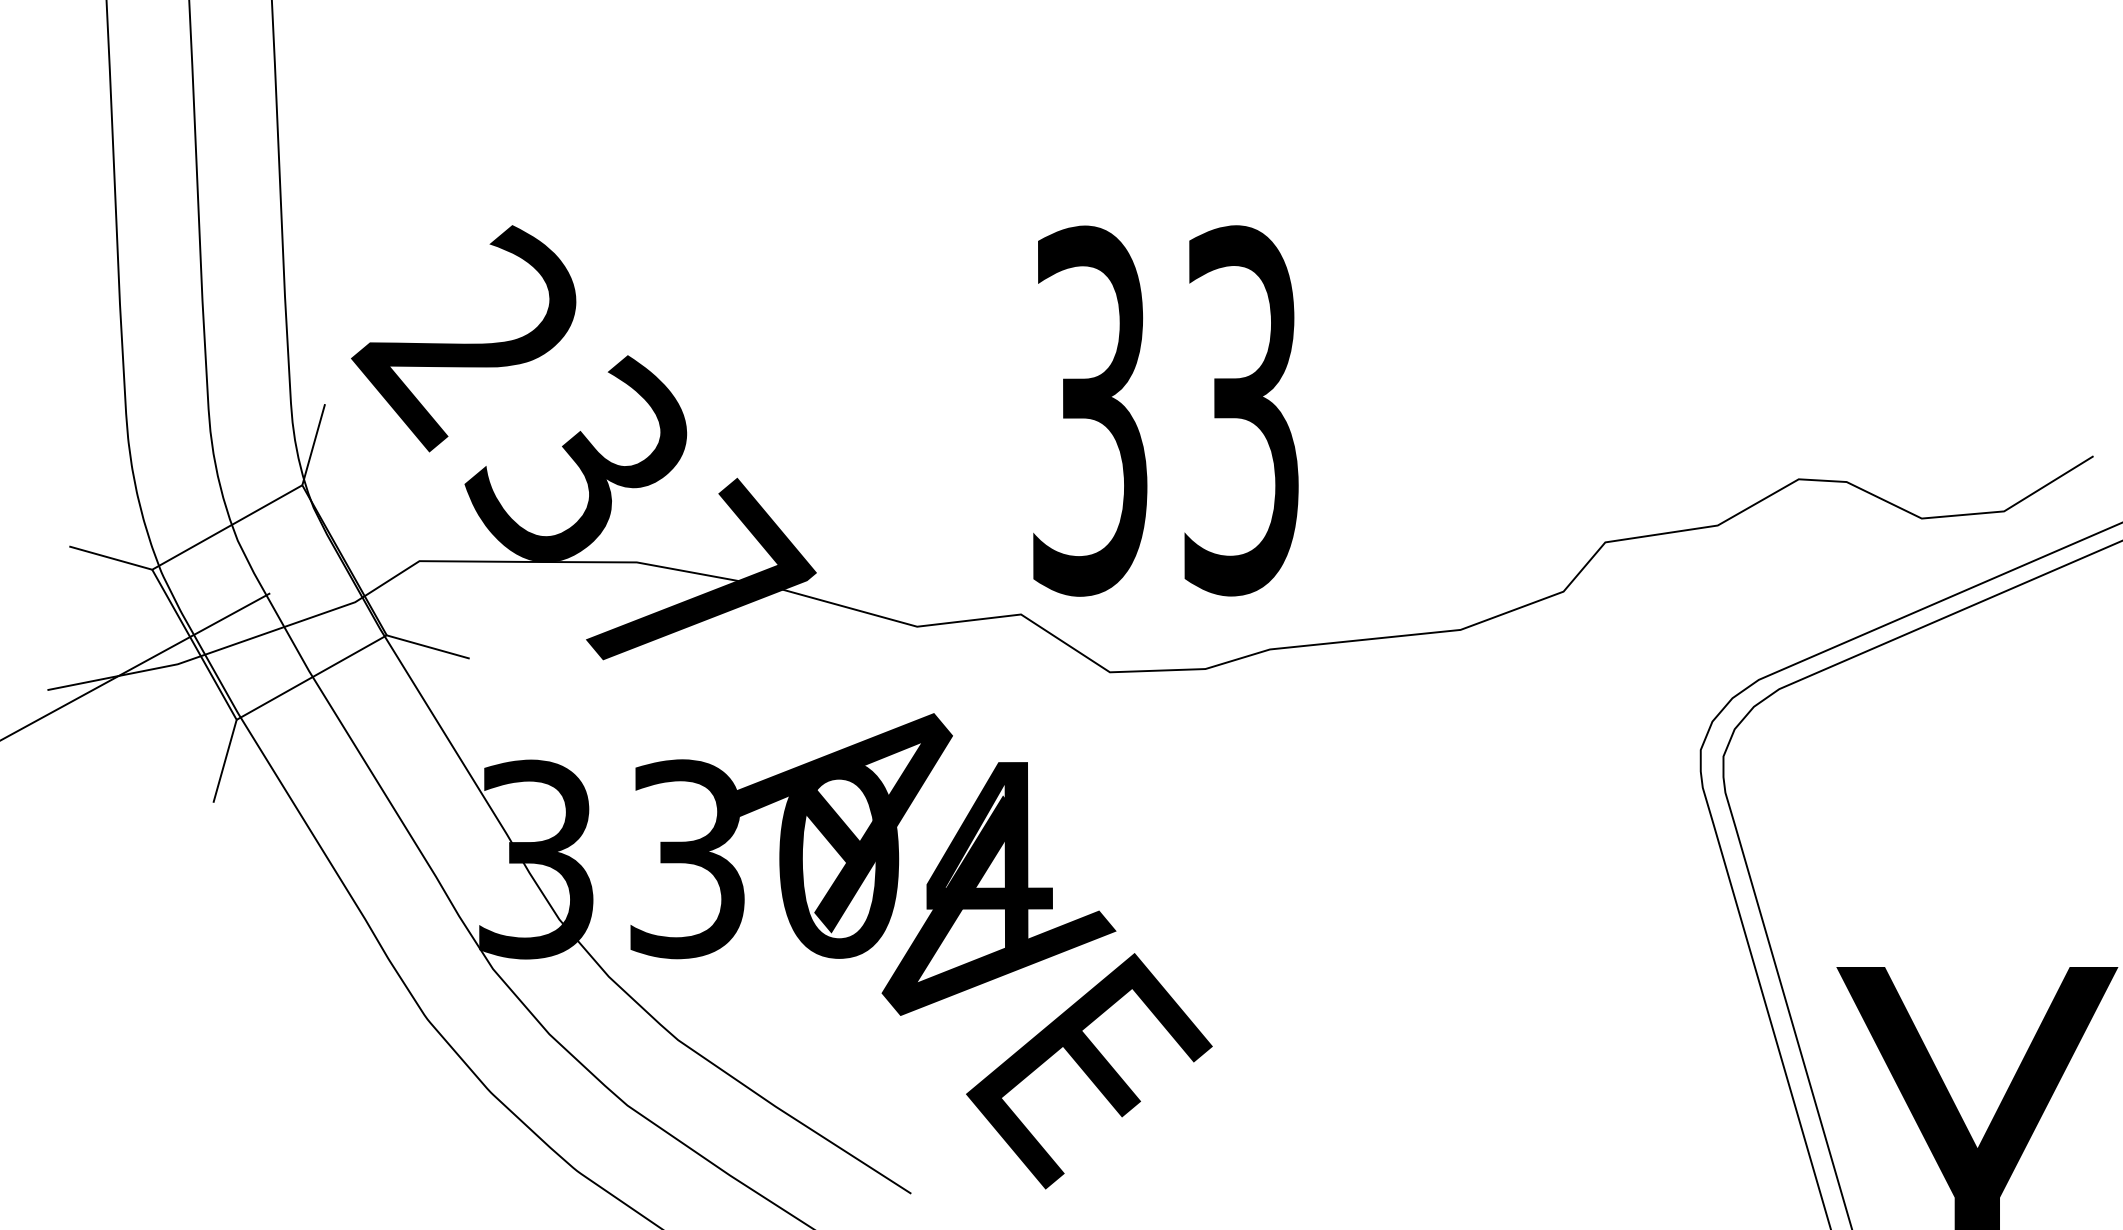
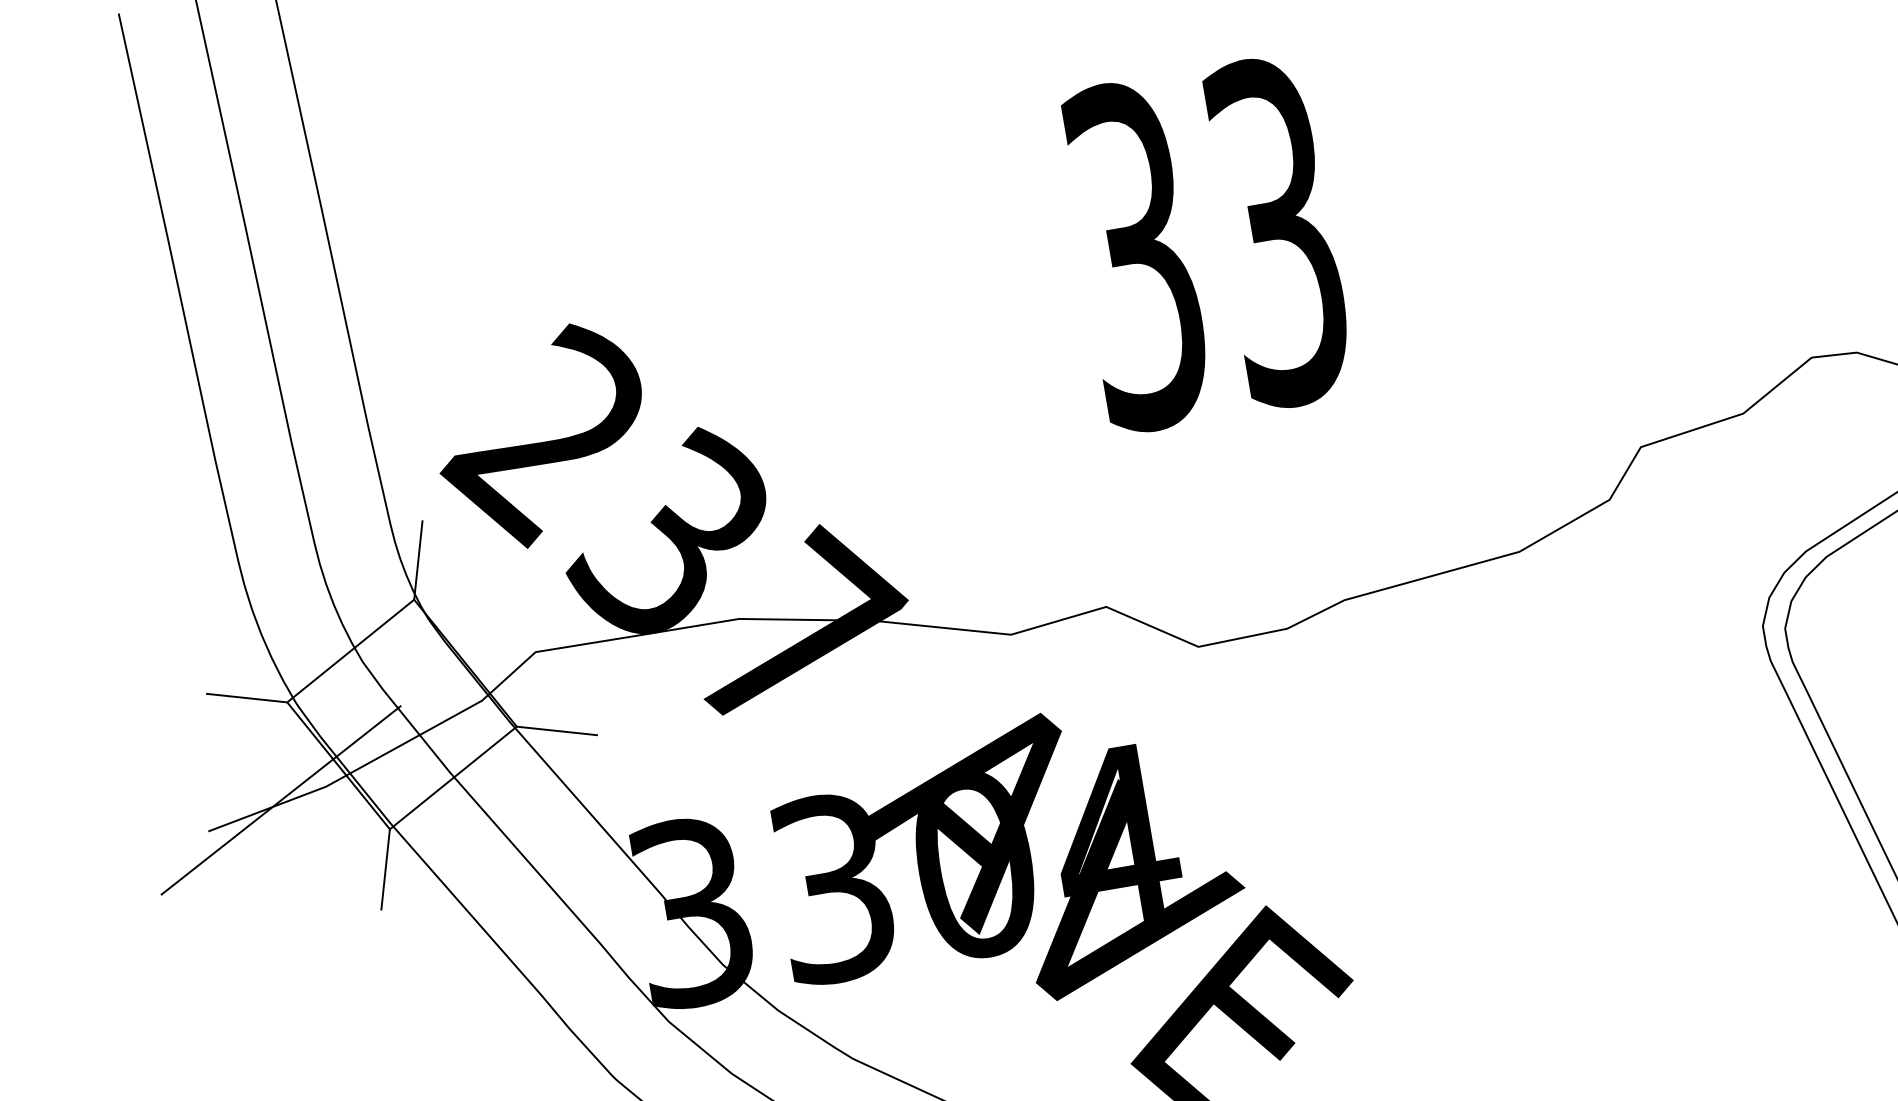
text: (1165, 410) -> (1206, 243), moved

